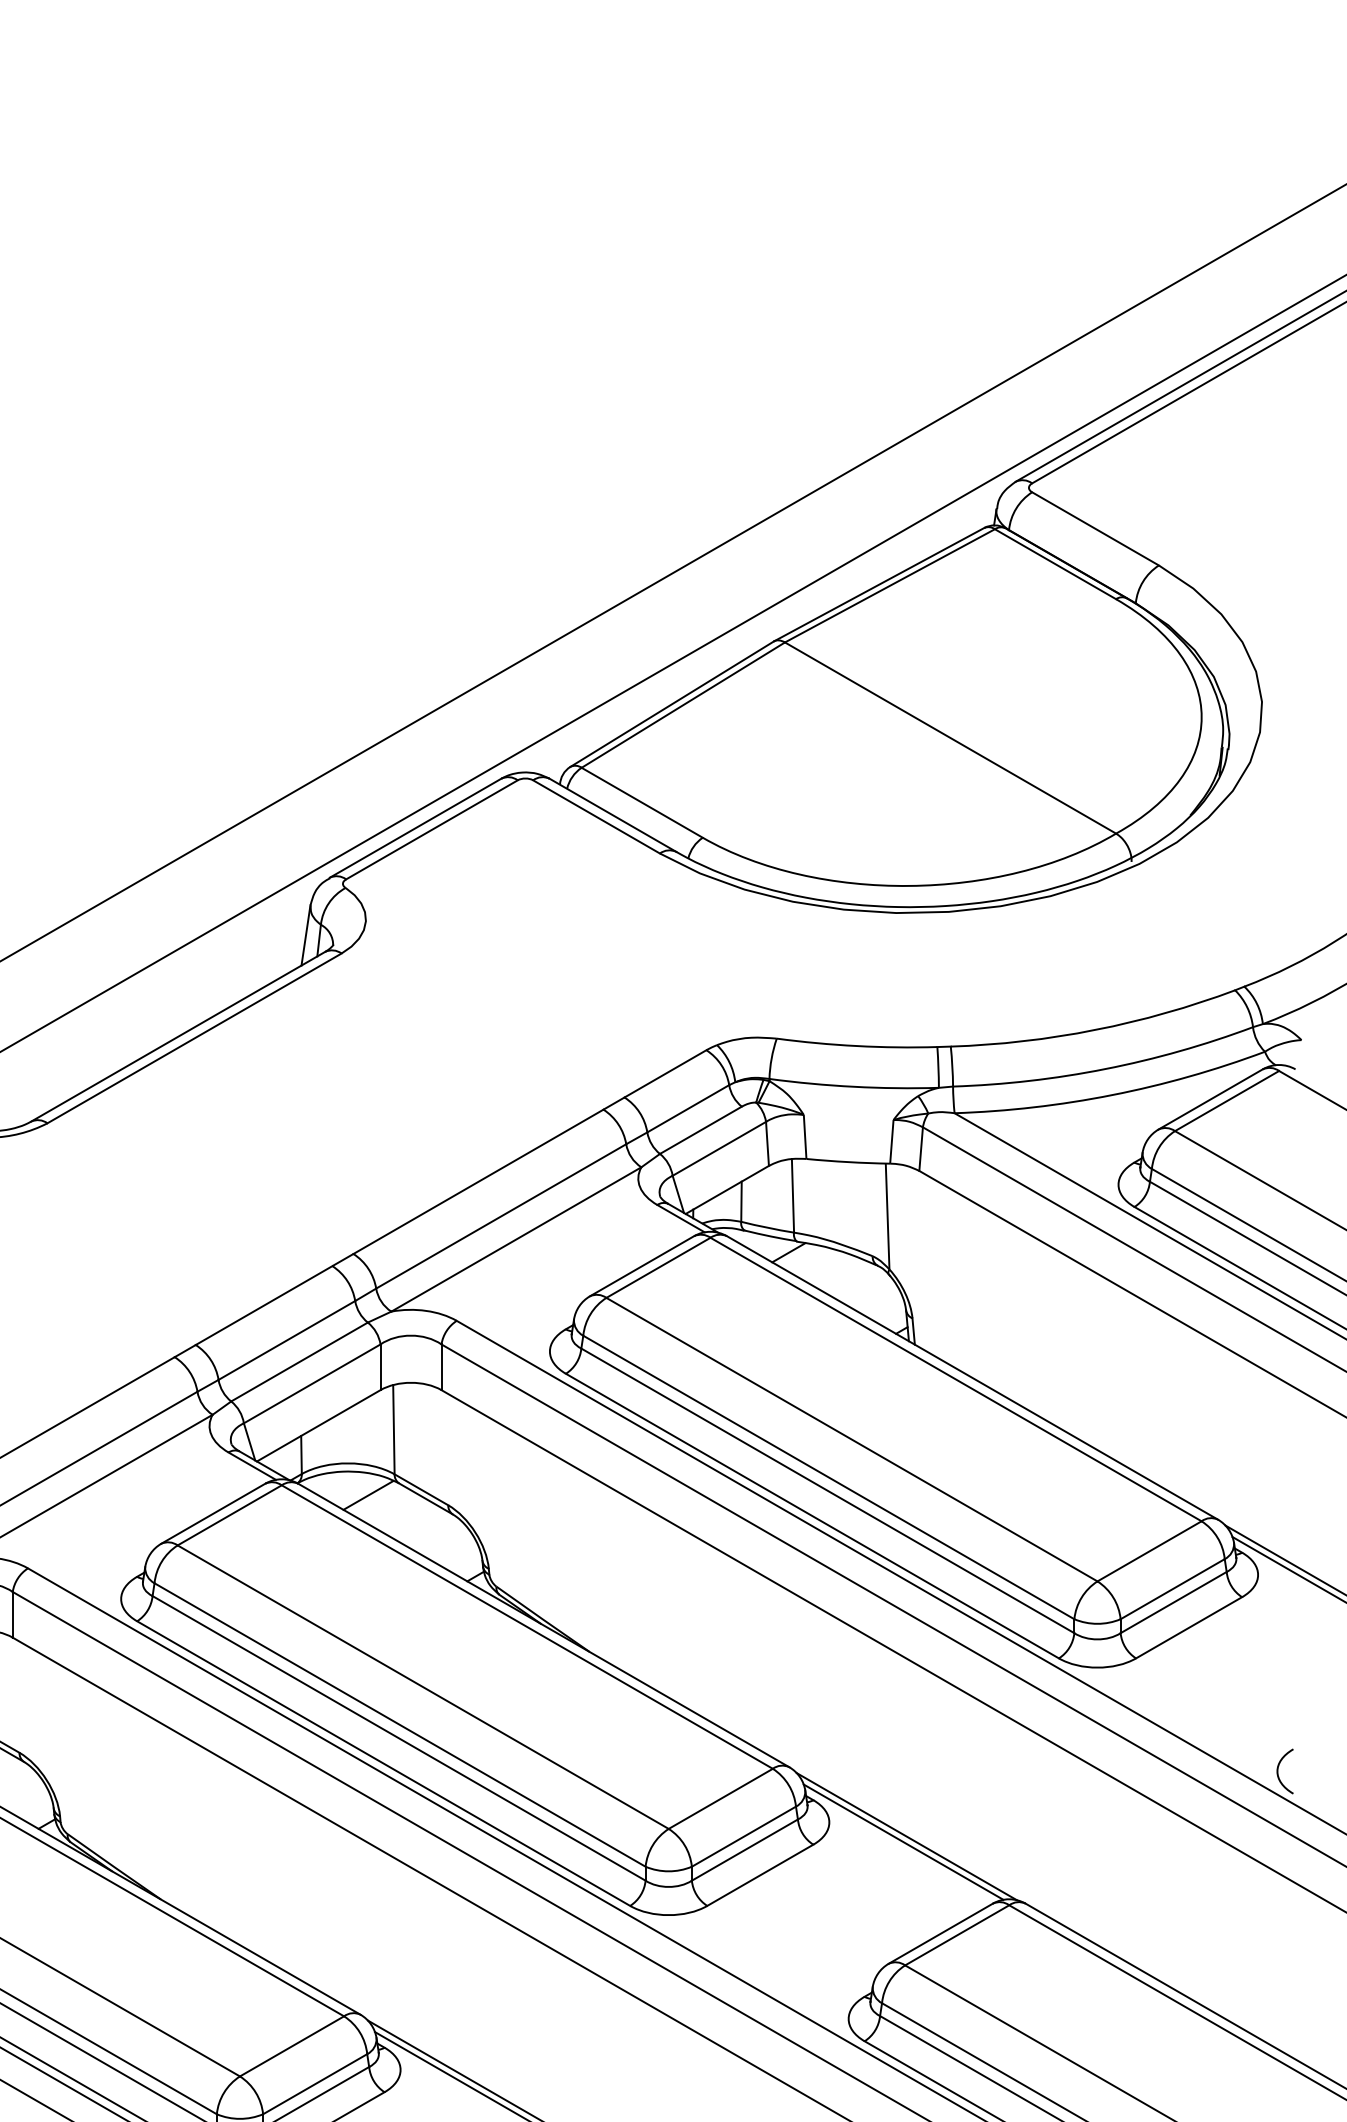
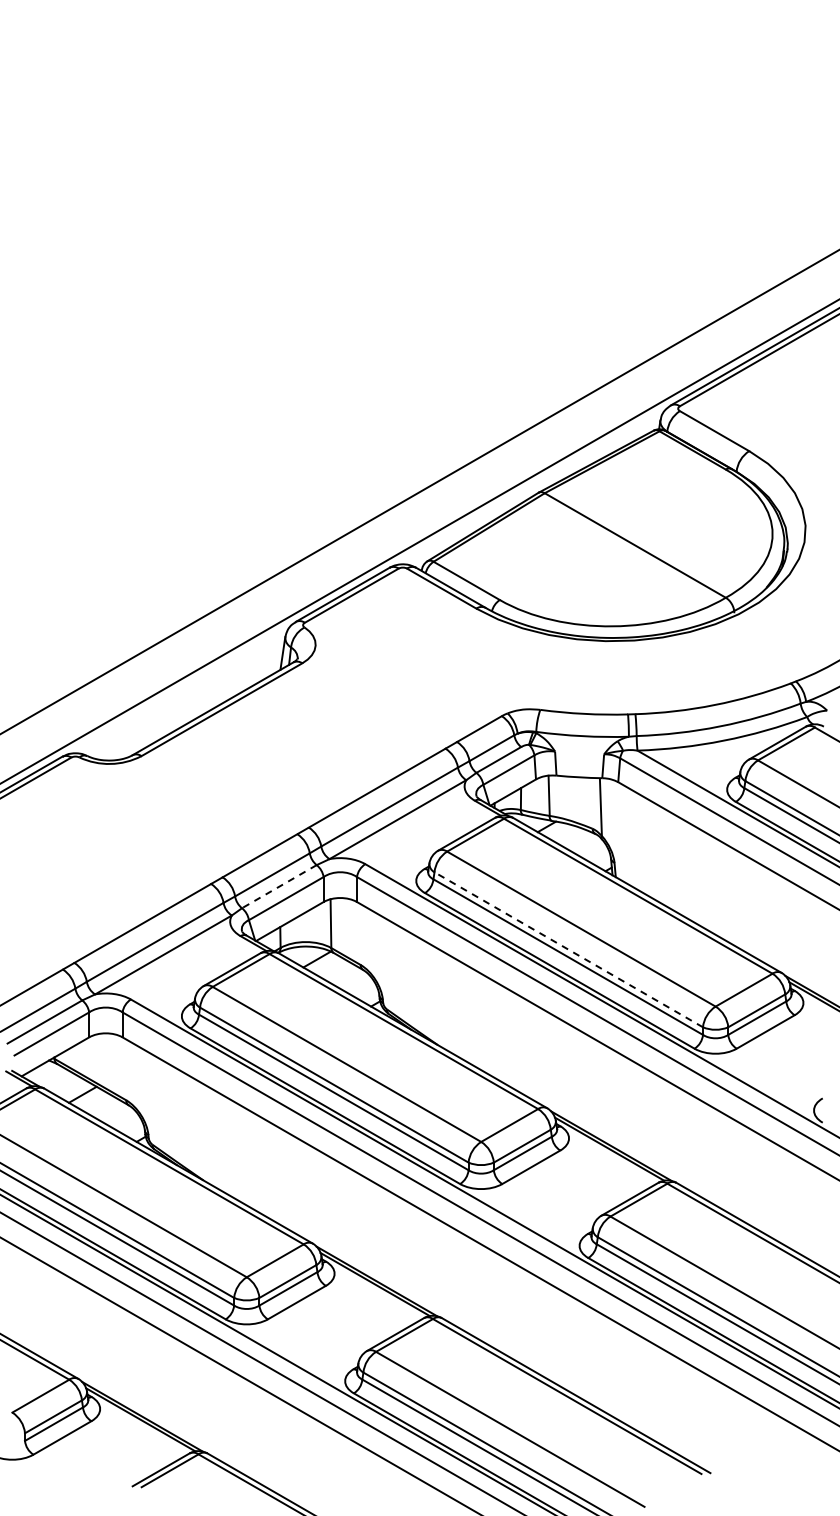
line: (297, 1361) -> (278, 886), solid -> dashed
line: (828, 1476) -> (568, 949), solid -> dashed

